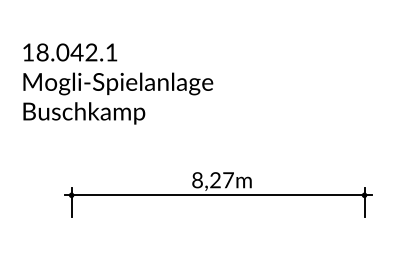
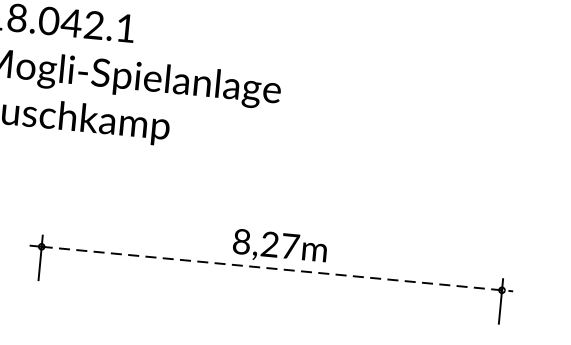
line: (222, 195) -> (278, 269), solid -> dashed

